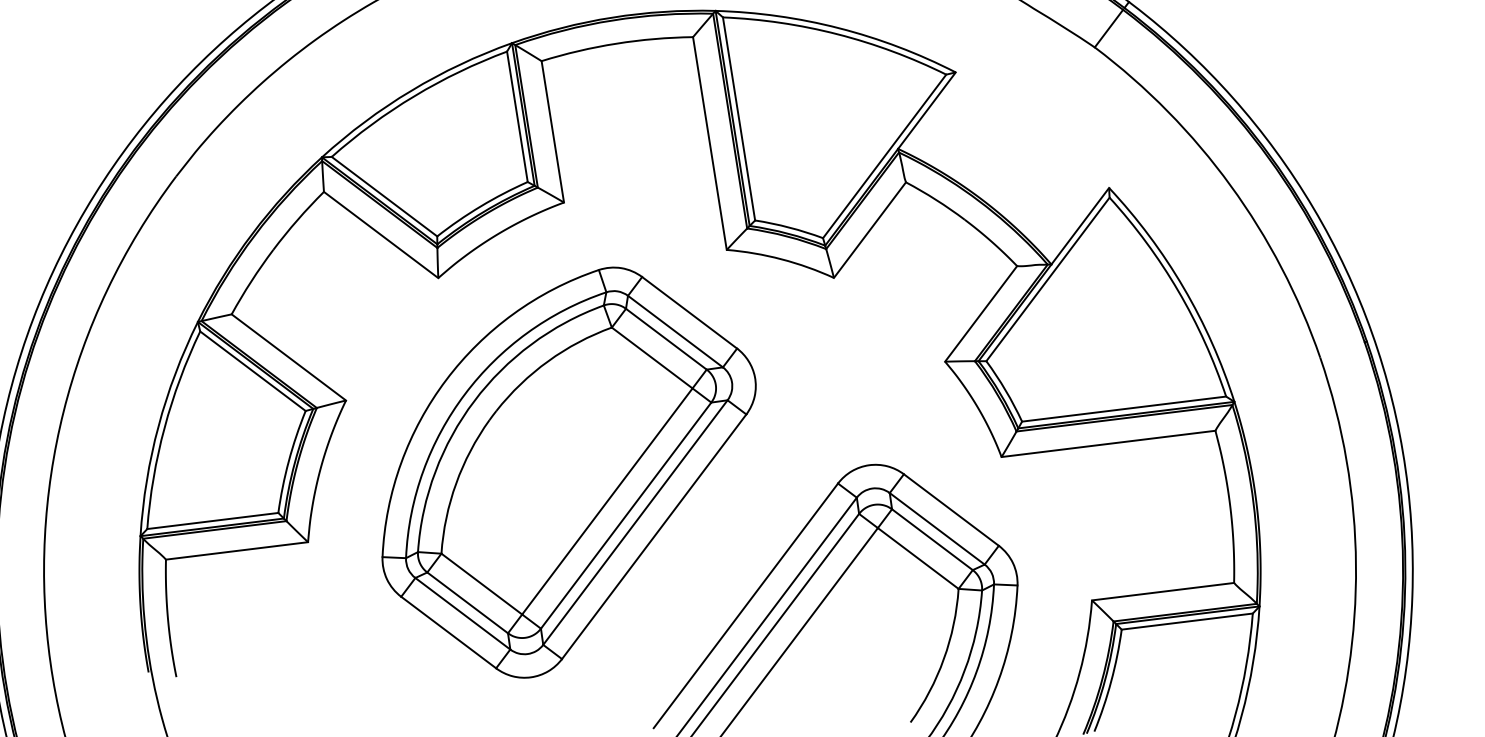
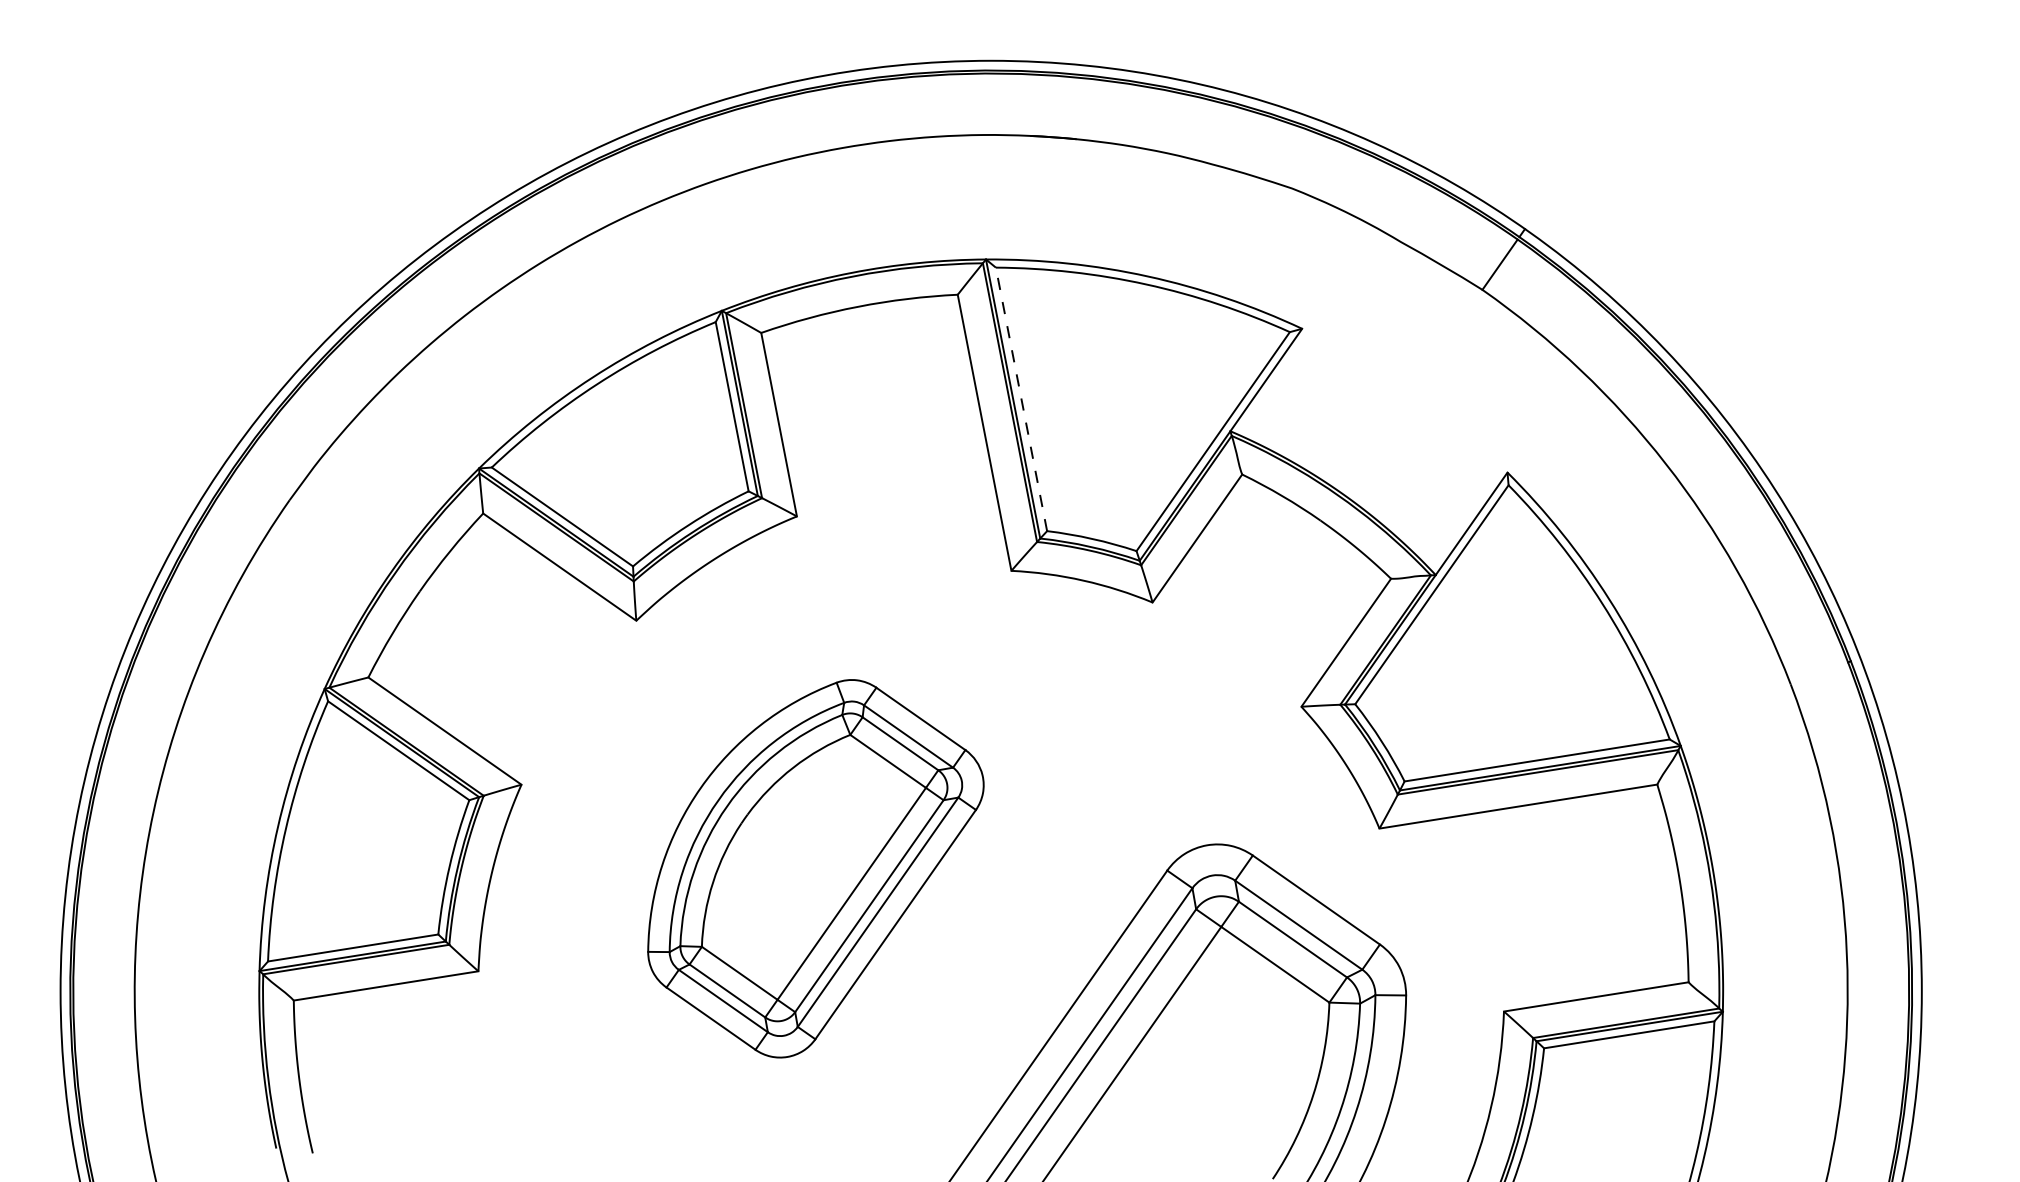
line: (739, 118) -> (1021, 398), solid -> dashed
part: (568, 472) -> (815, 868), size x0.7

